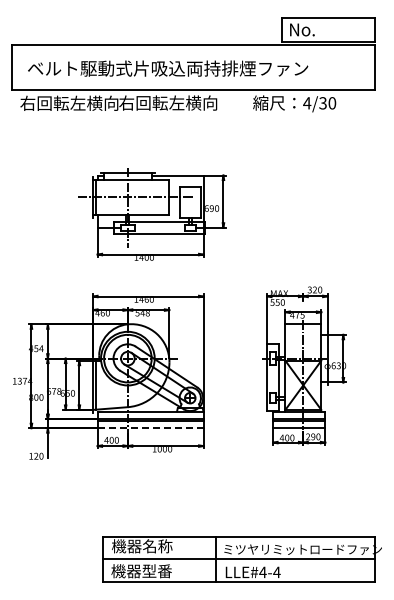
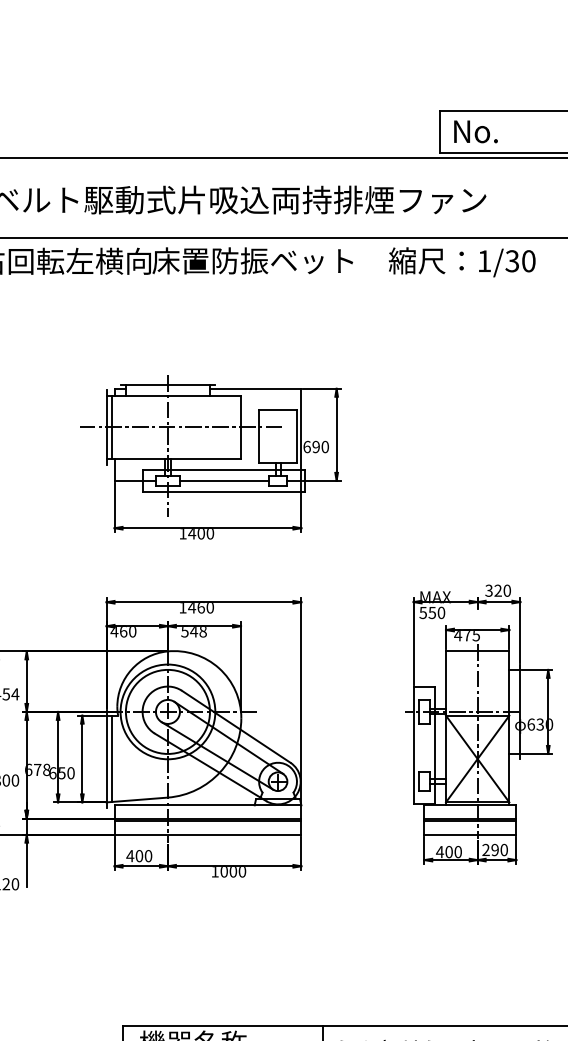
text: (175, 102) -> (251, 259), 右回転左横向 -> 床置防振ベット
text: (307, 103) -> (484, 261), 4/30 -> 1/30
line: (159, 227) -> (223, 480), added
line: (150, 428) -> (207, 835), dashed -> solid

